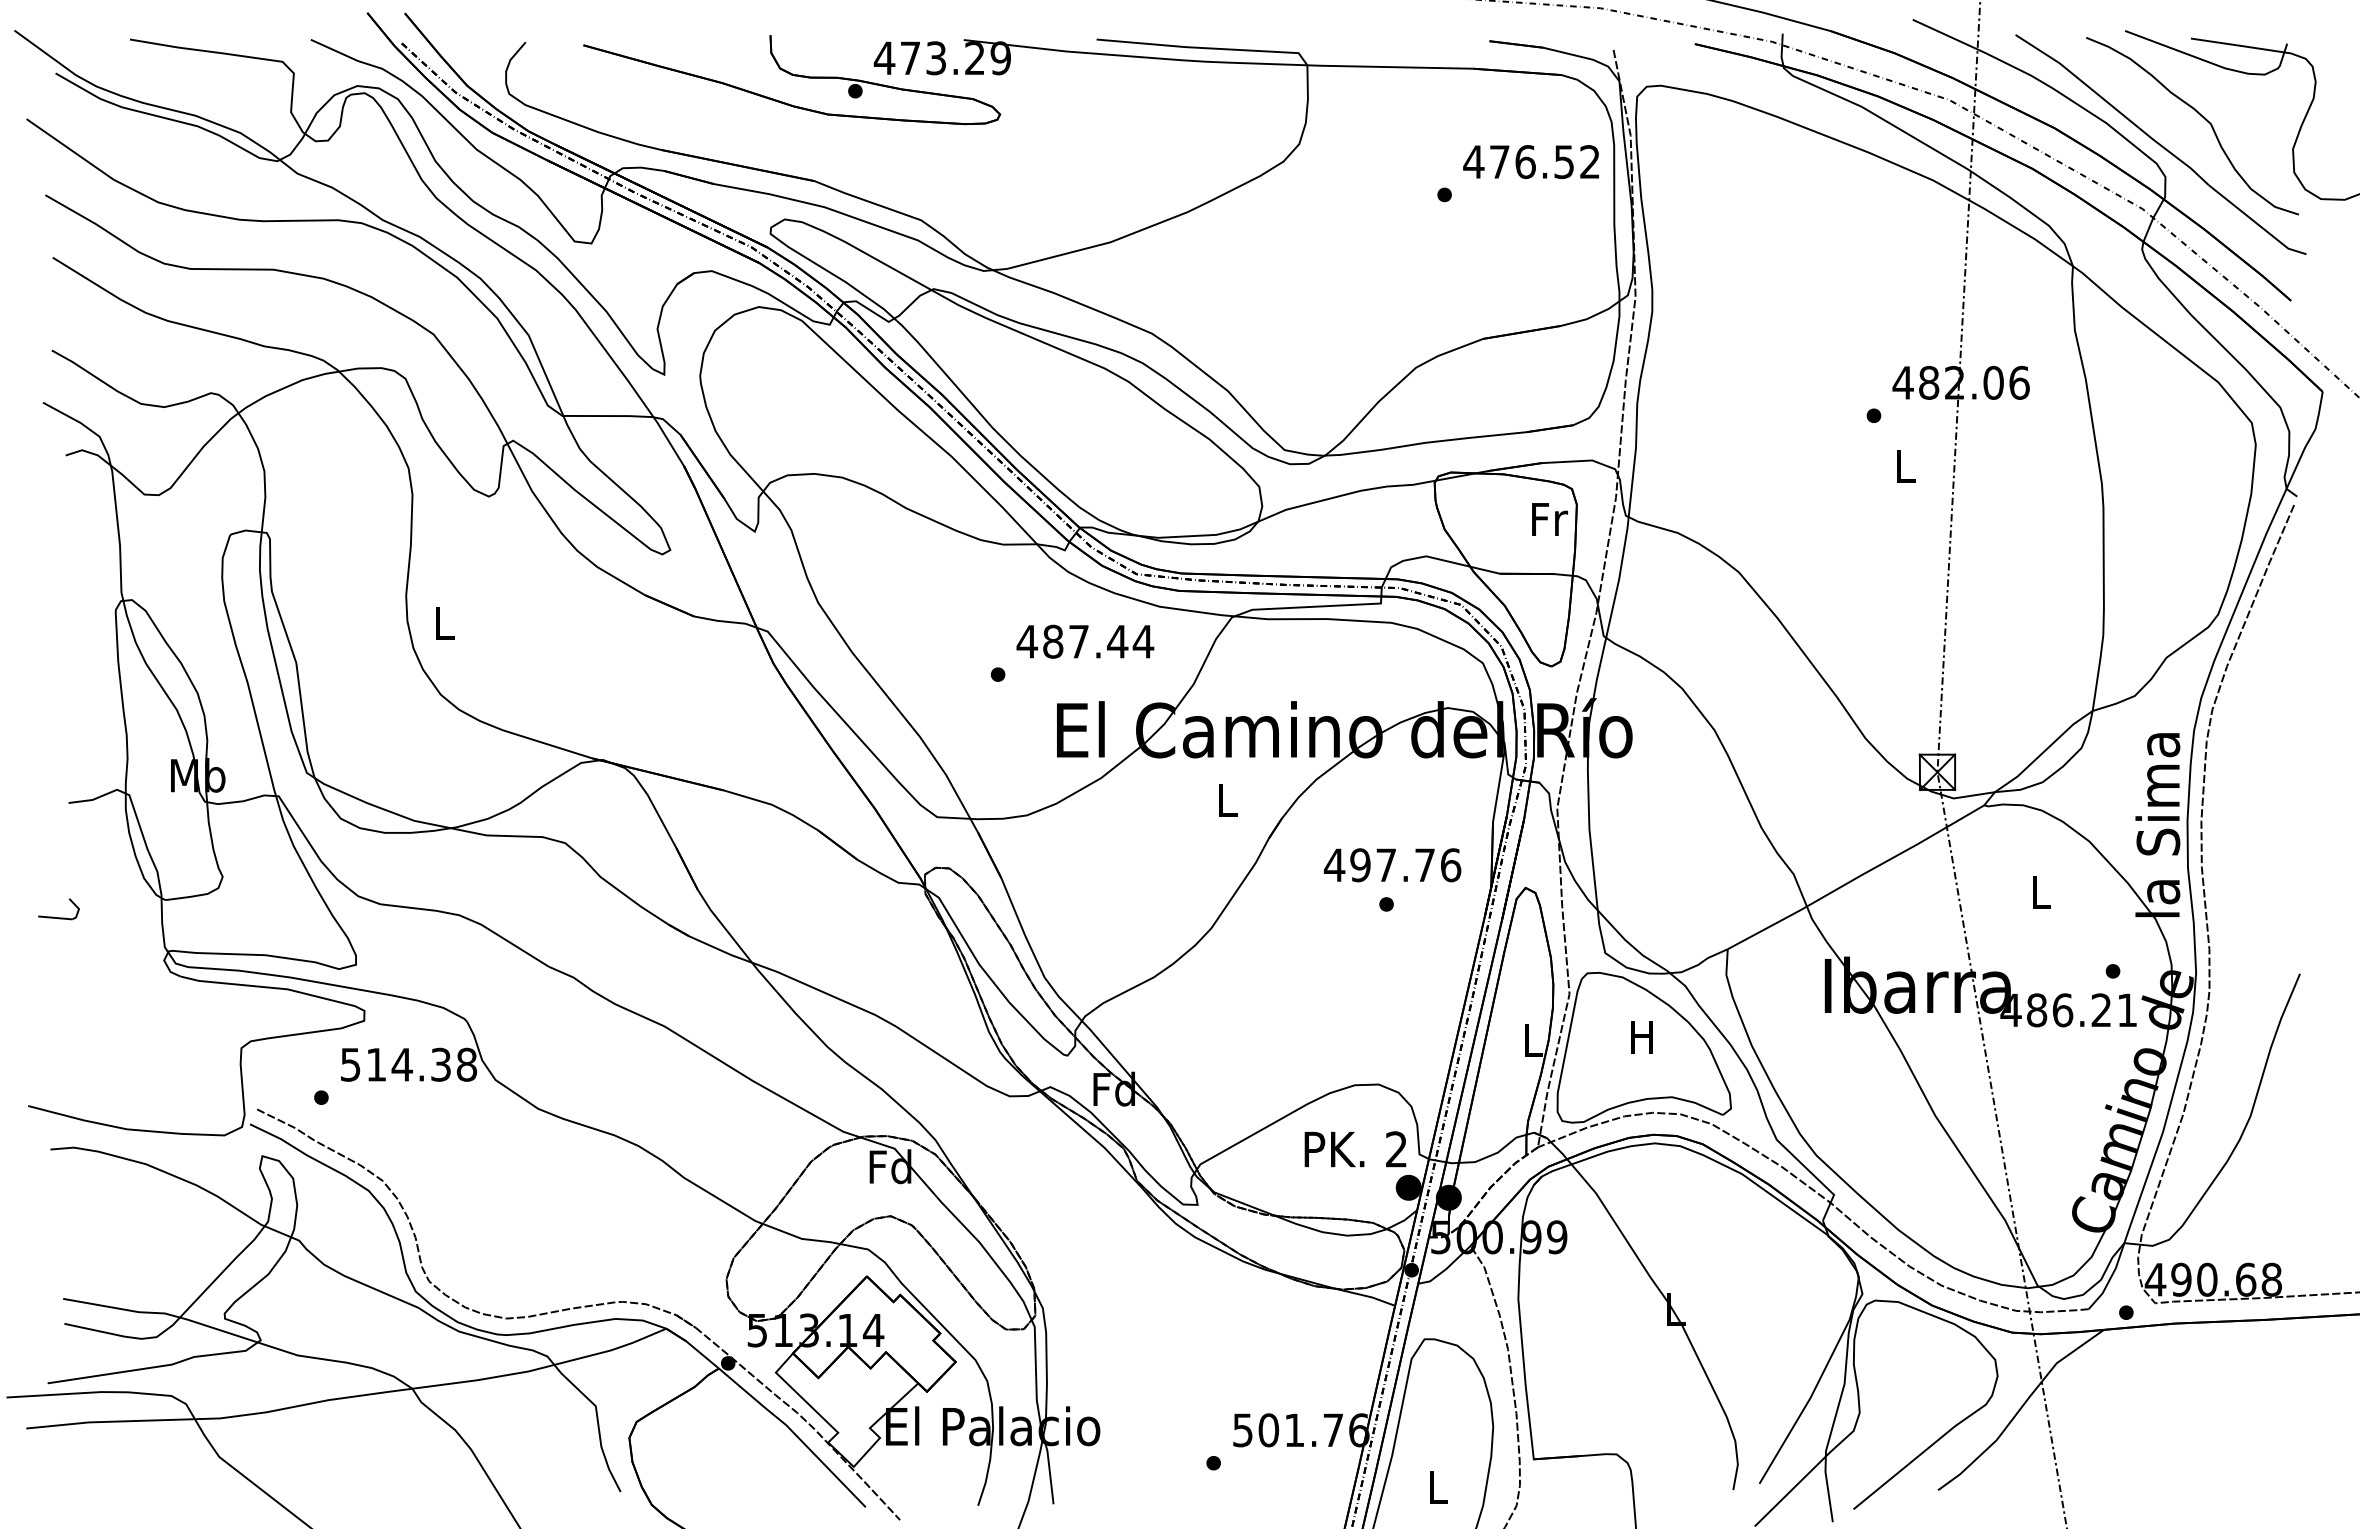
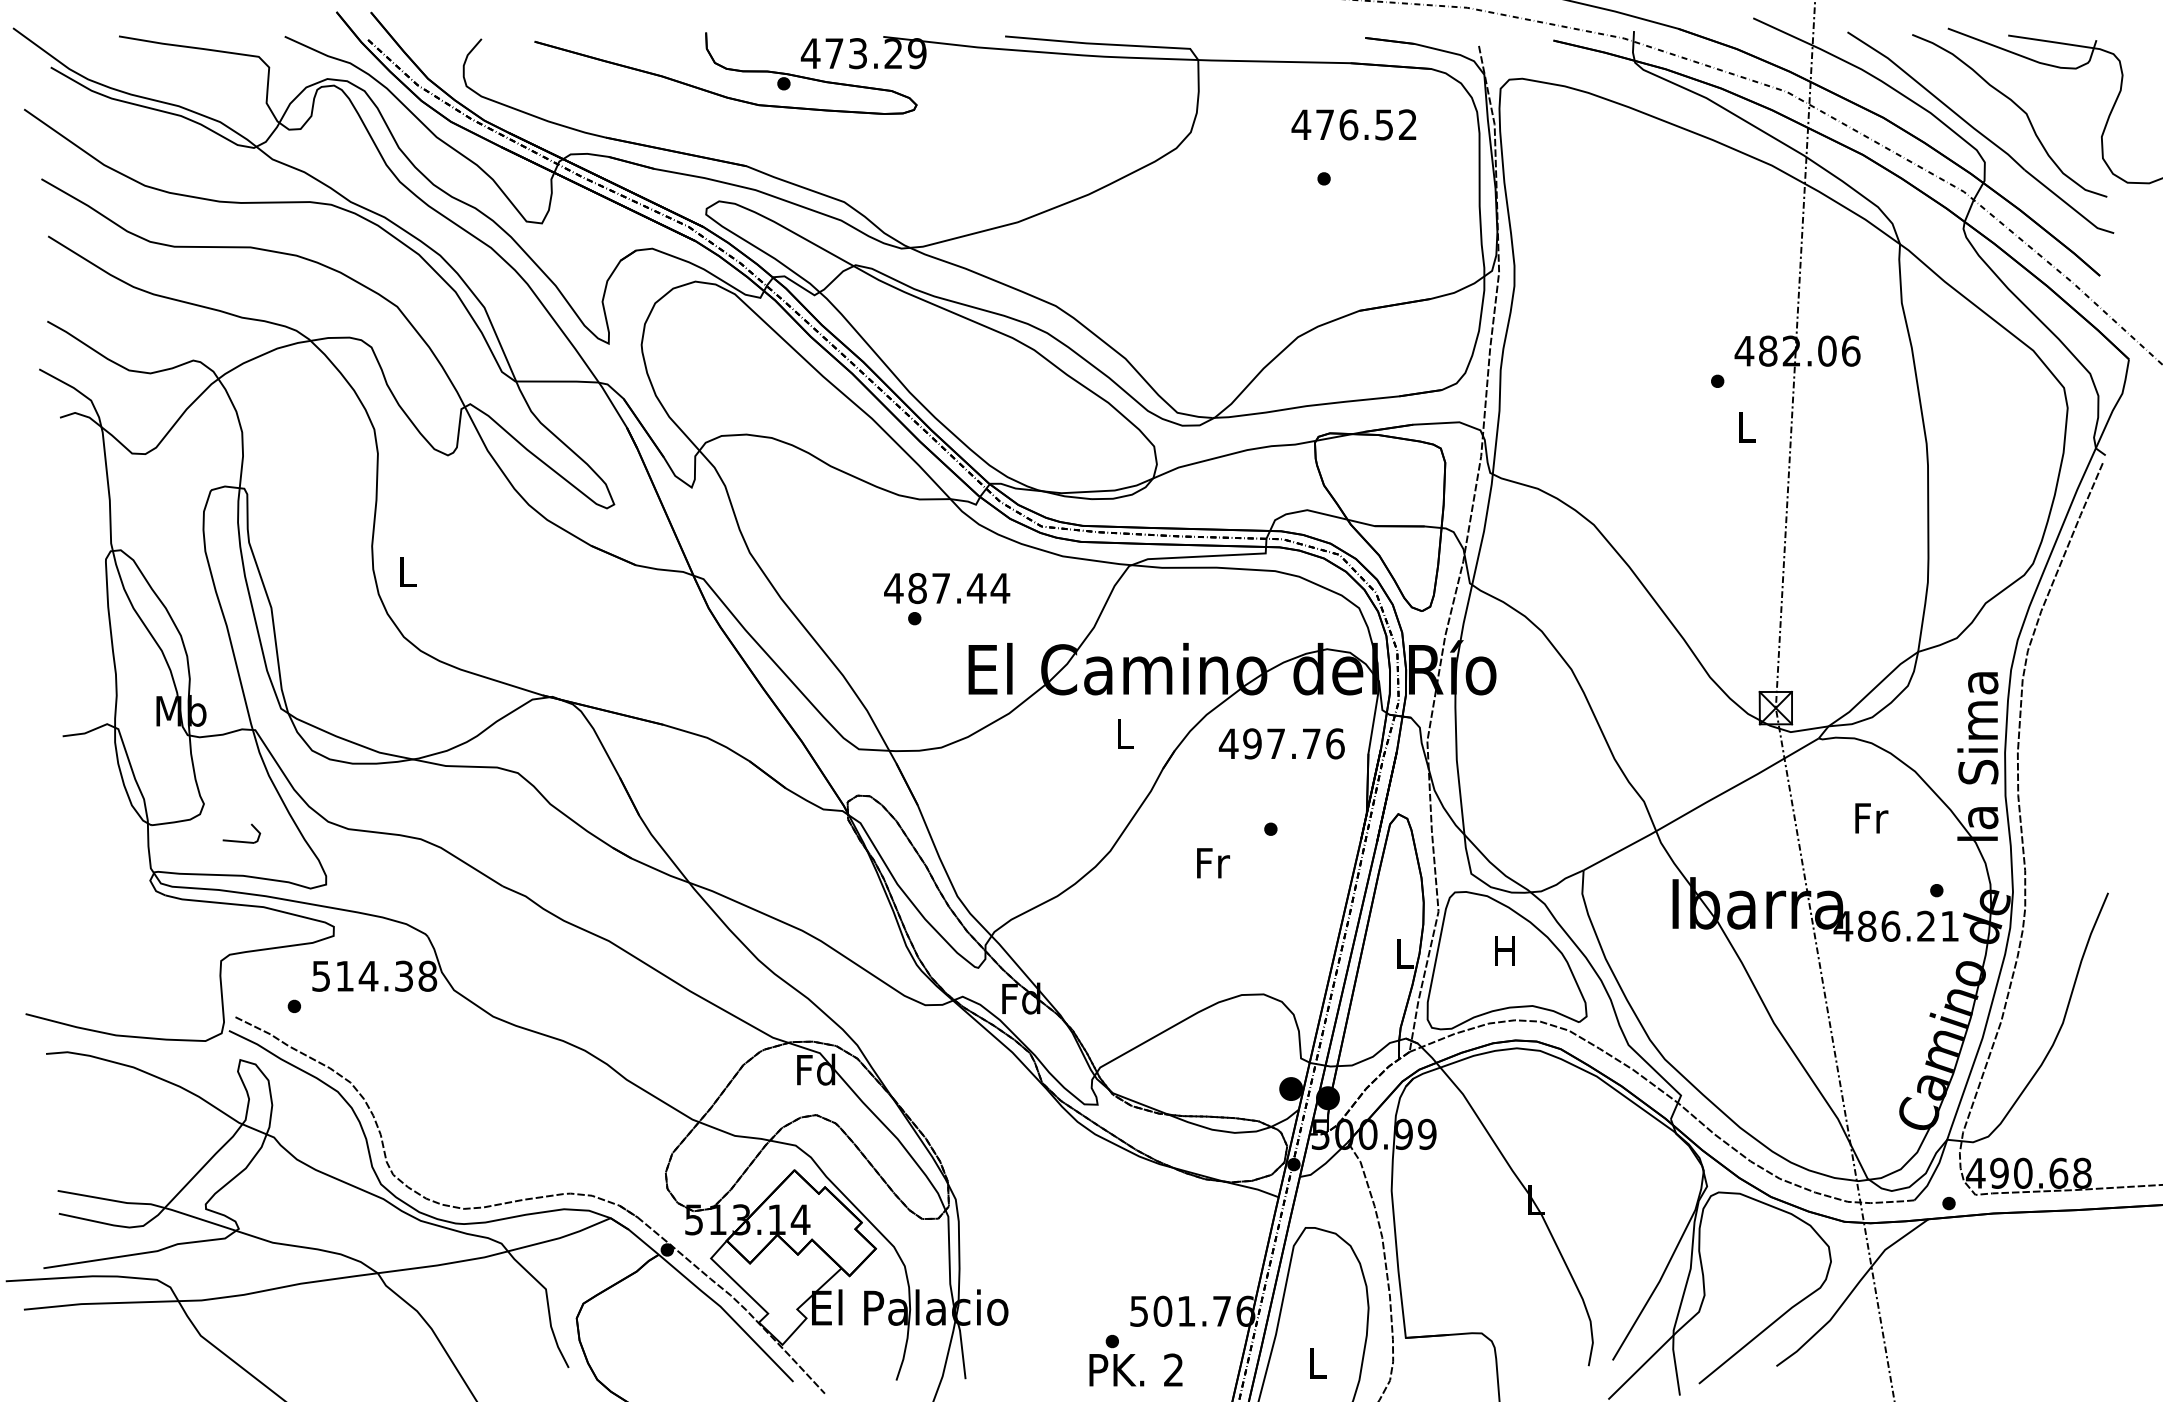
text: (1530, 161) -> (1353, 124), moved
text: (1549, 519) -> (1213, 863), moved
text: (1085, 641) -> (947, 588), moved
text: (1392, 865) -> (1281, 744), moved
text: (2042, 892) -> (1872, 818), L -> Fr
part: (58, 917) -> (241, 841), moved
text: (1355, 1149) -> (1136, 1370), moved

